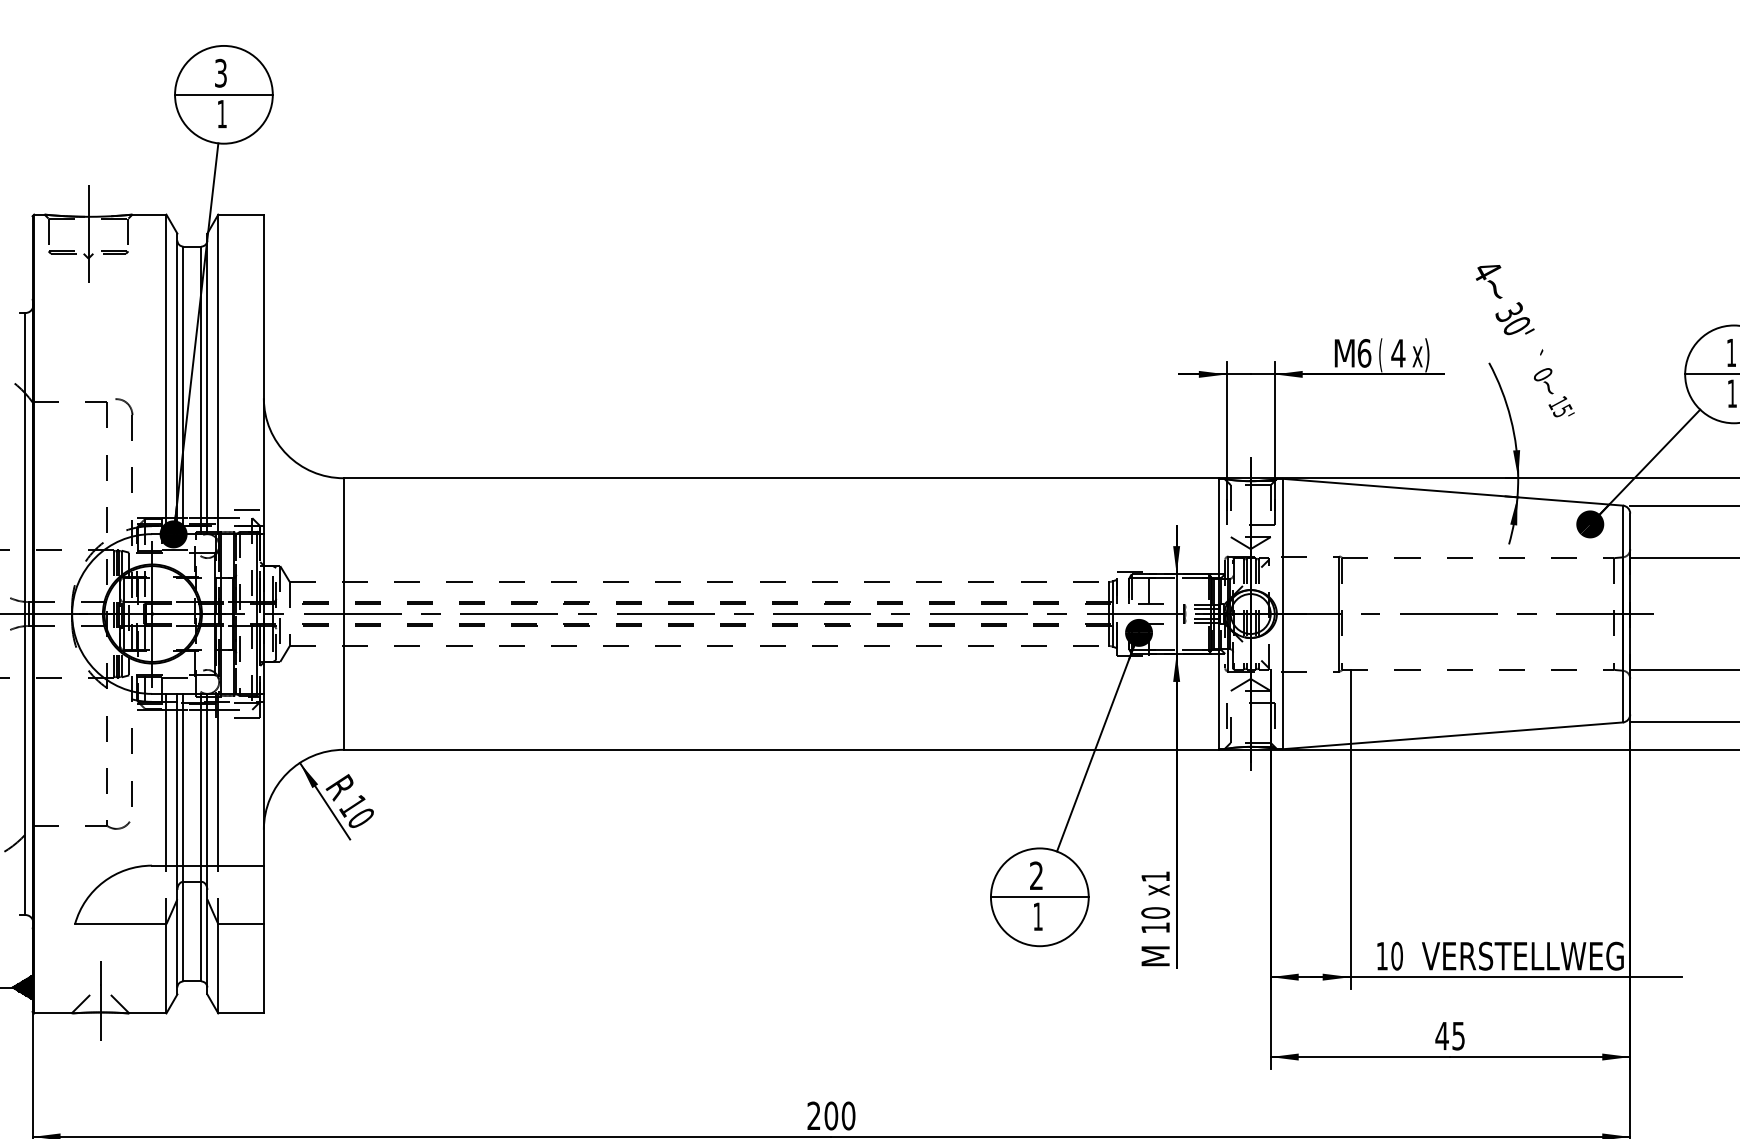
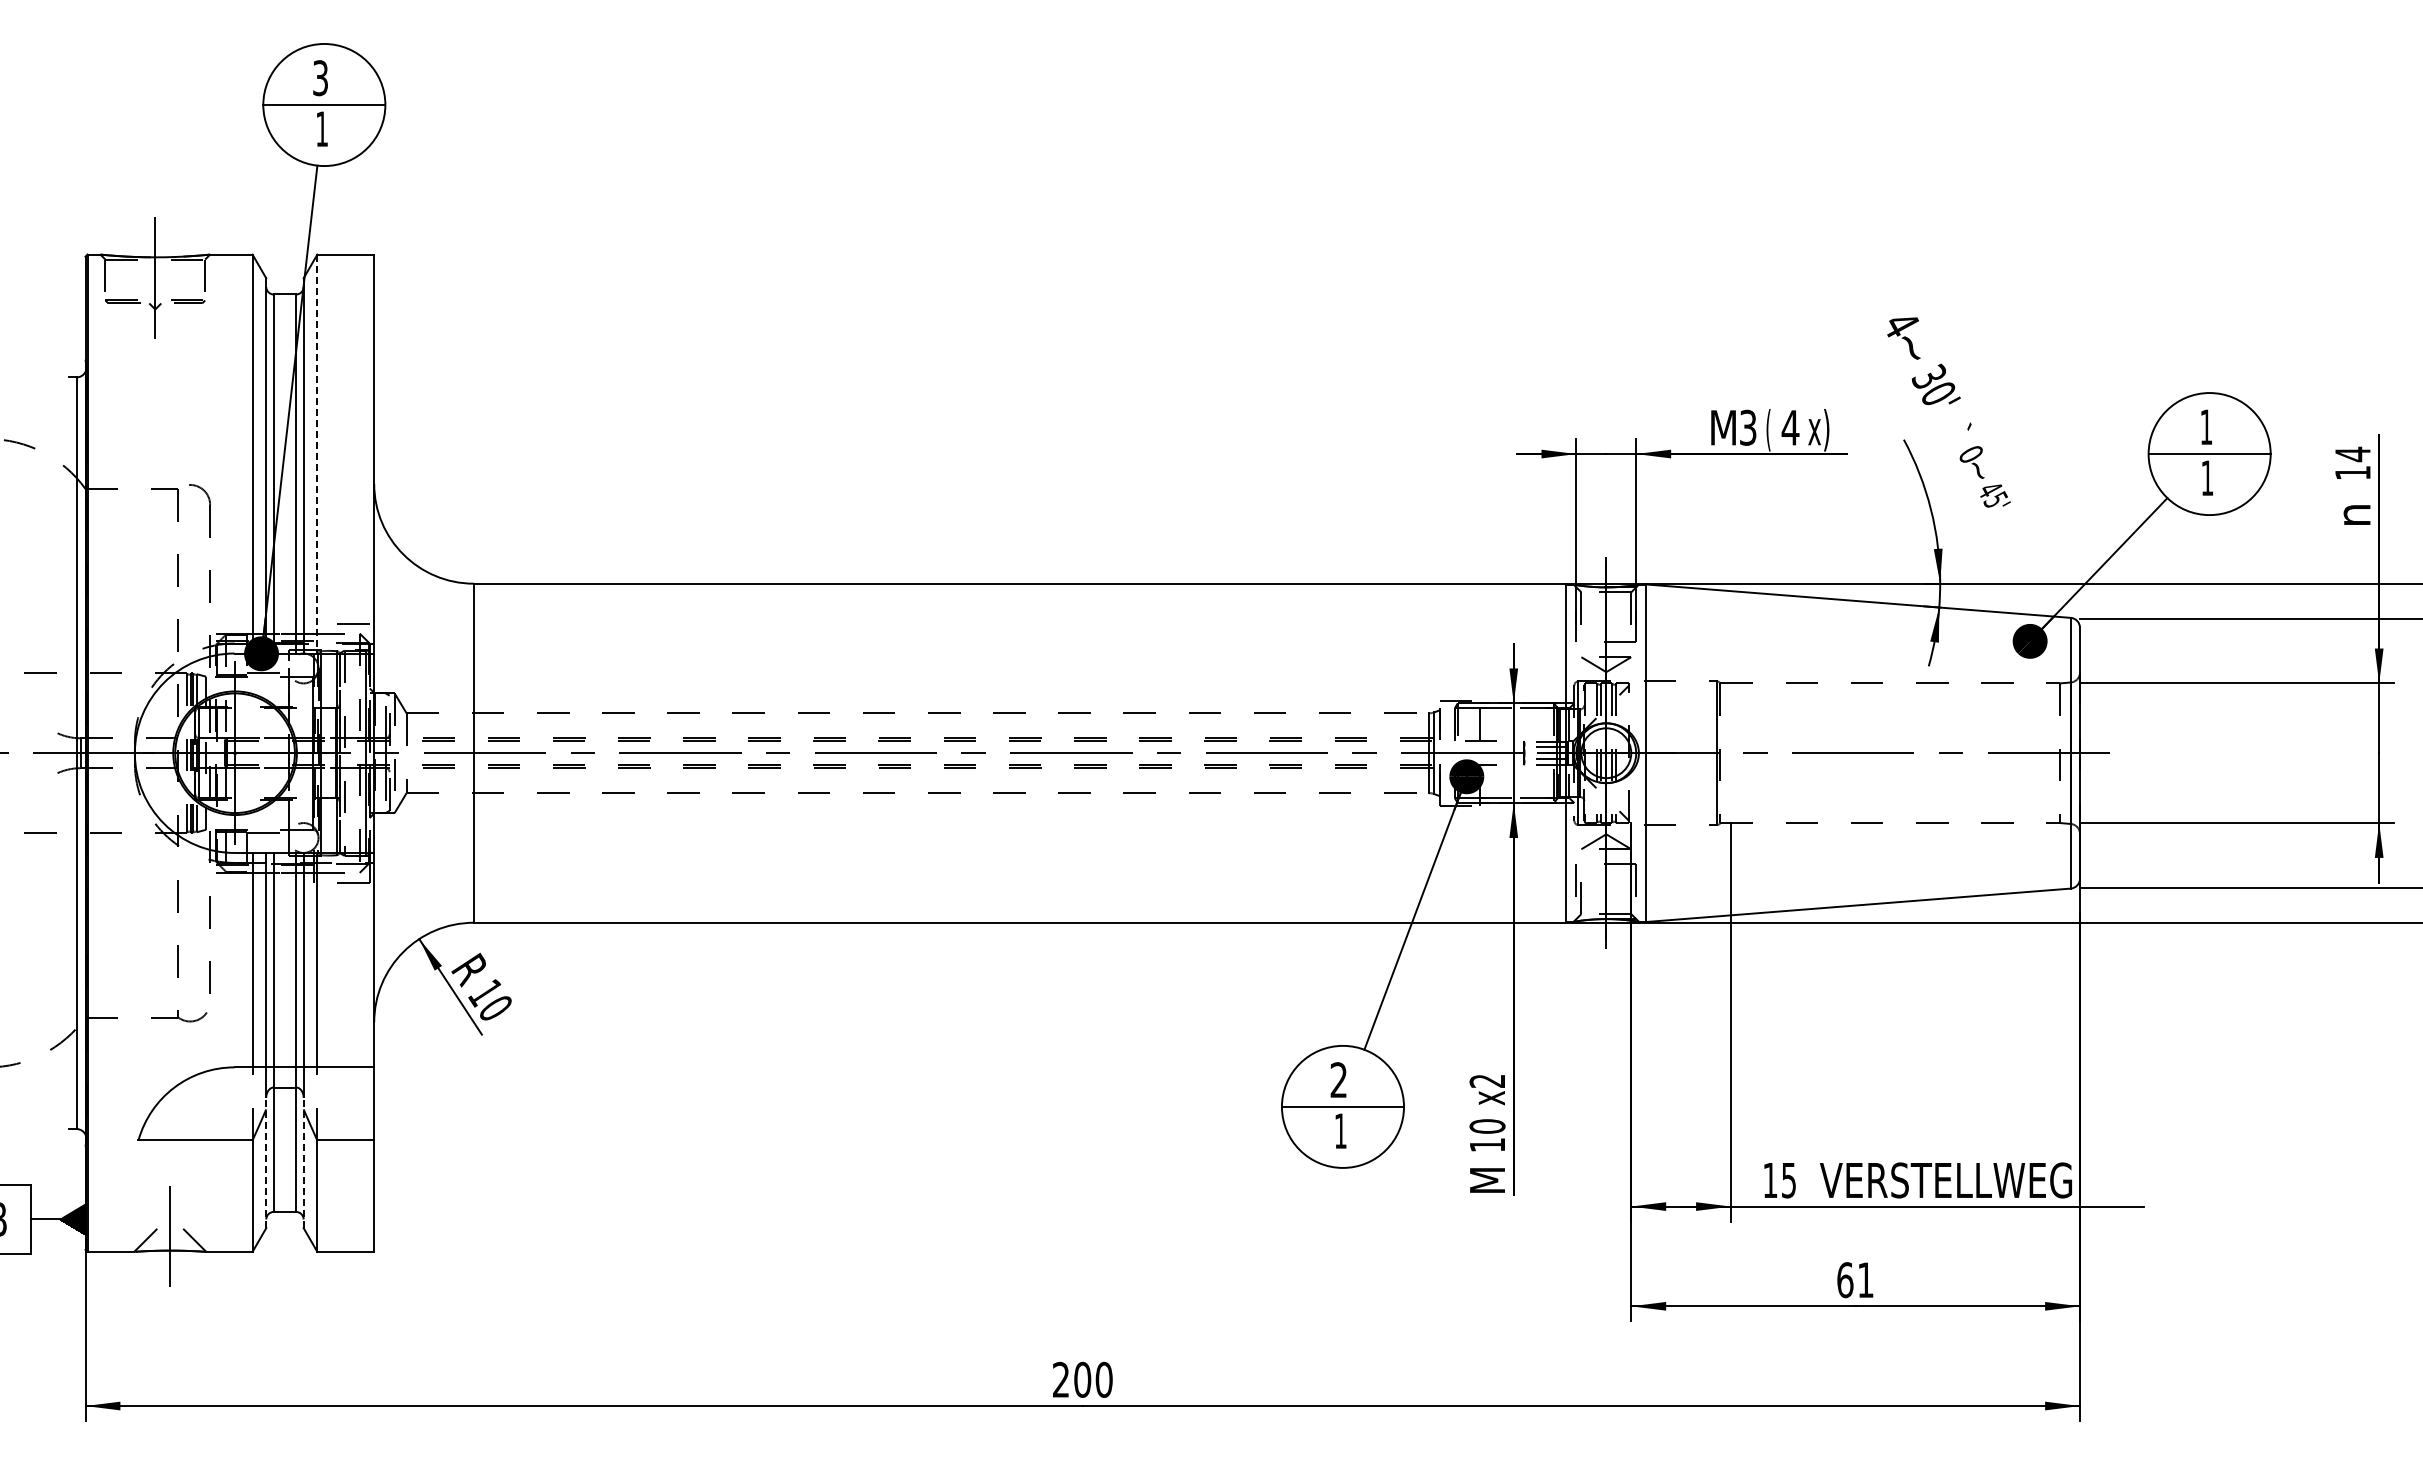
text: (1364, 353) -> (1748, 427), 6 -> 3
line: (218, 374) -> (317, 454), solid -> dashed
text: (1558, 402) -> (1990, 489), 15' -> 45'
text: (1154, 876) -> (1486, 1080), x1 -> x2
line: (177, 941) -> (266, 1162), solid -> dashed
line: (207, 941) -> (303, 1162), solid -> dashed
text: (1396, 956) -> (1788, 1180), 10 -> 15
text: (1449, 1036) -> (1854, 1280), 45 -> 61

